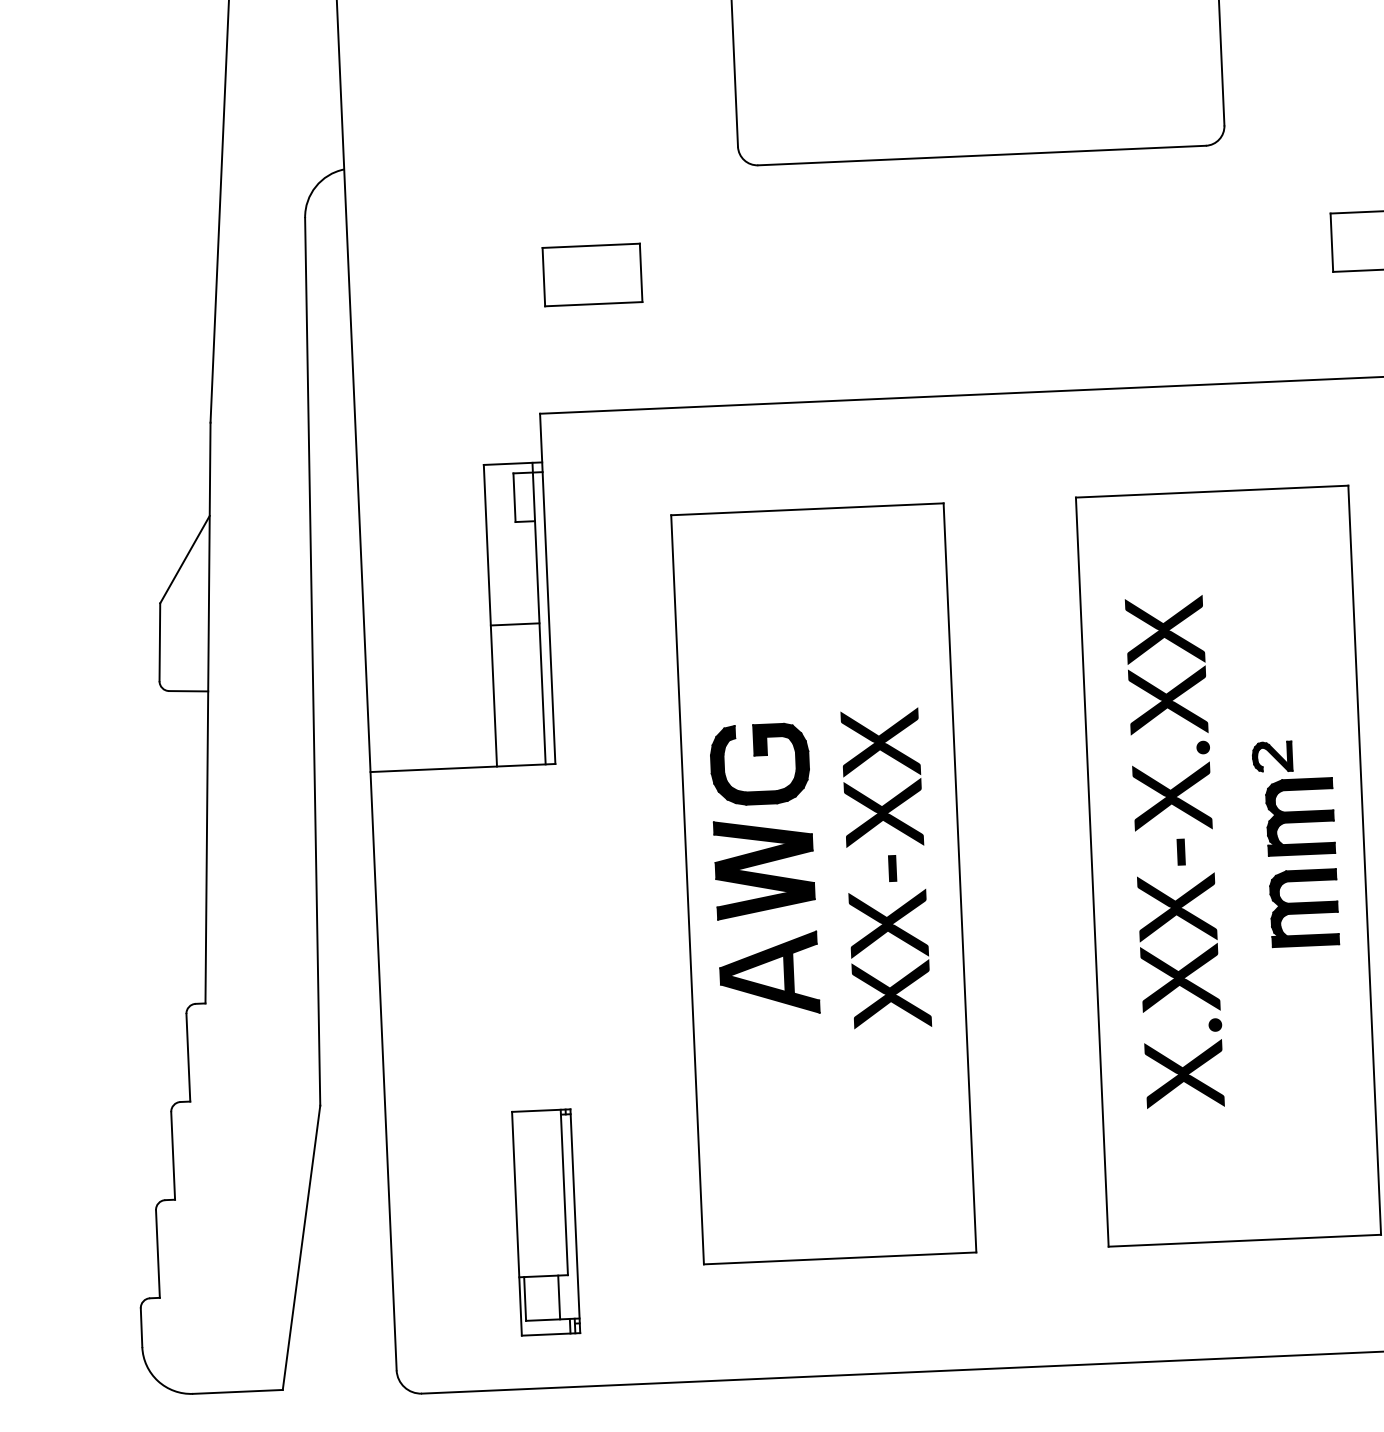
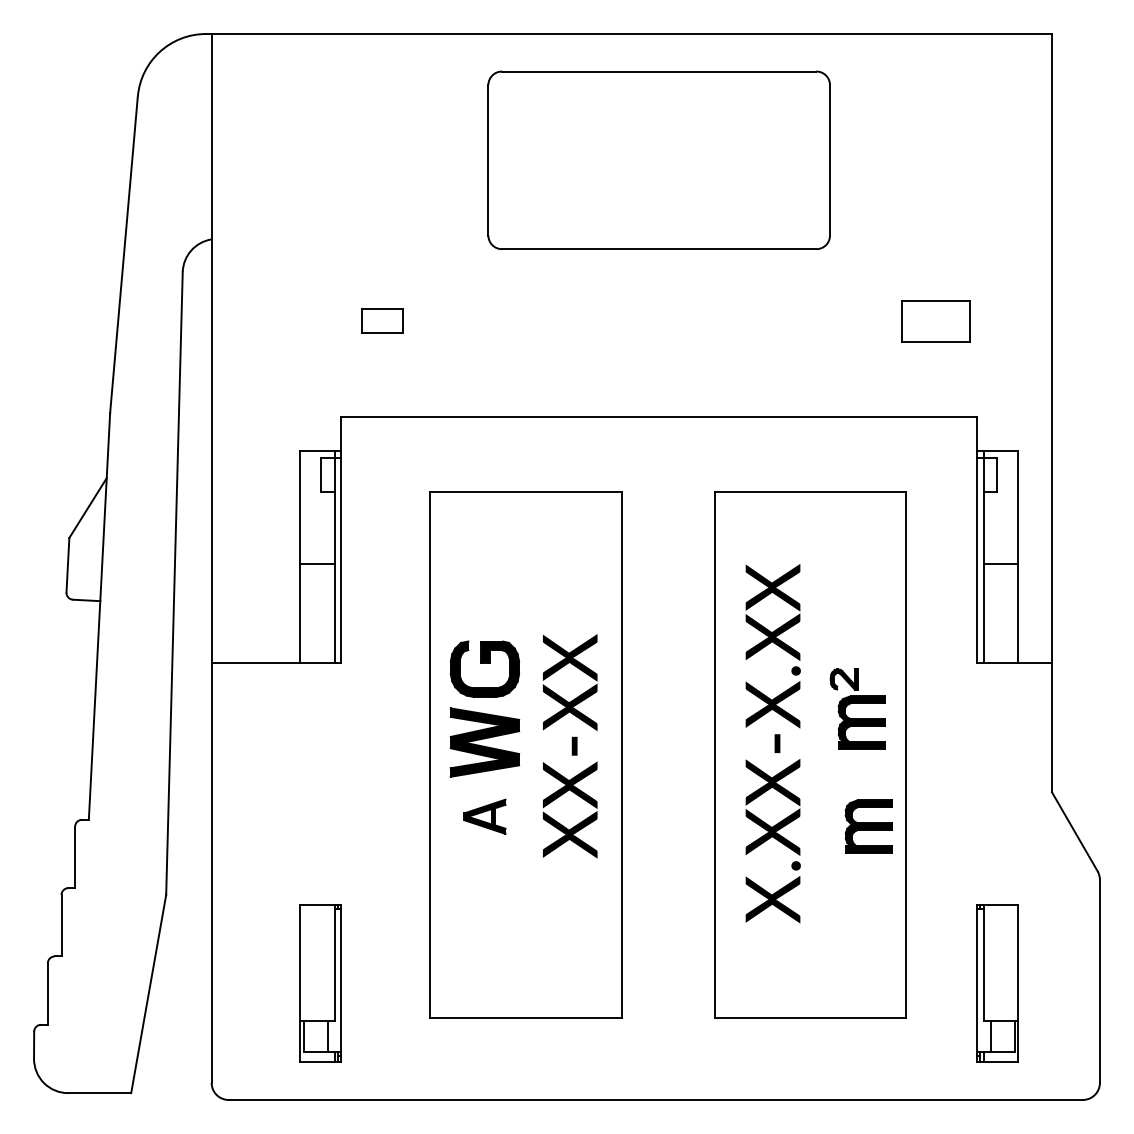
part: (592, 275) -> (382, 321), size x0.6
part: (1303, 907) -> (868, 826), moved
part: (768, 974) -> (484, 816), size x0.6

